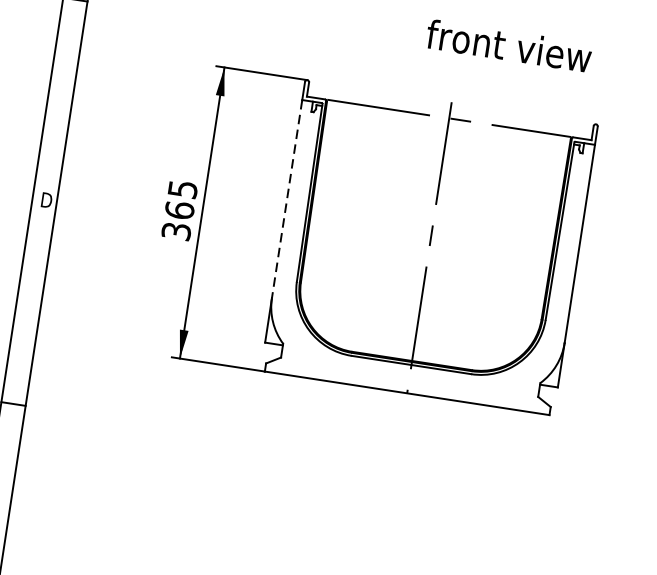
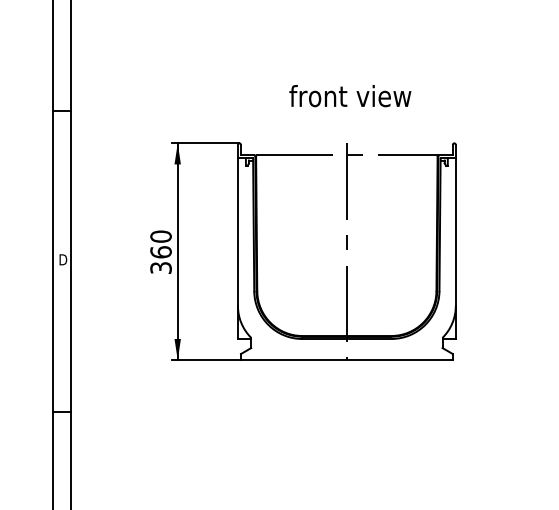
text: (509, 46) -> (350, 96), moved
text: (182, 189) -> (160, 236), 365 -> 360
line: (286, 199) -> (237, 232), dashed -> solid

